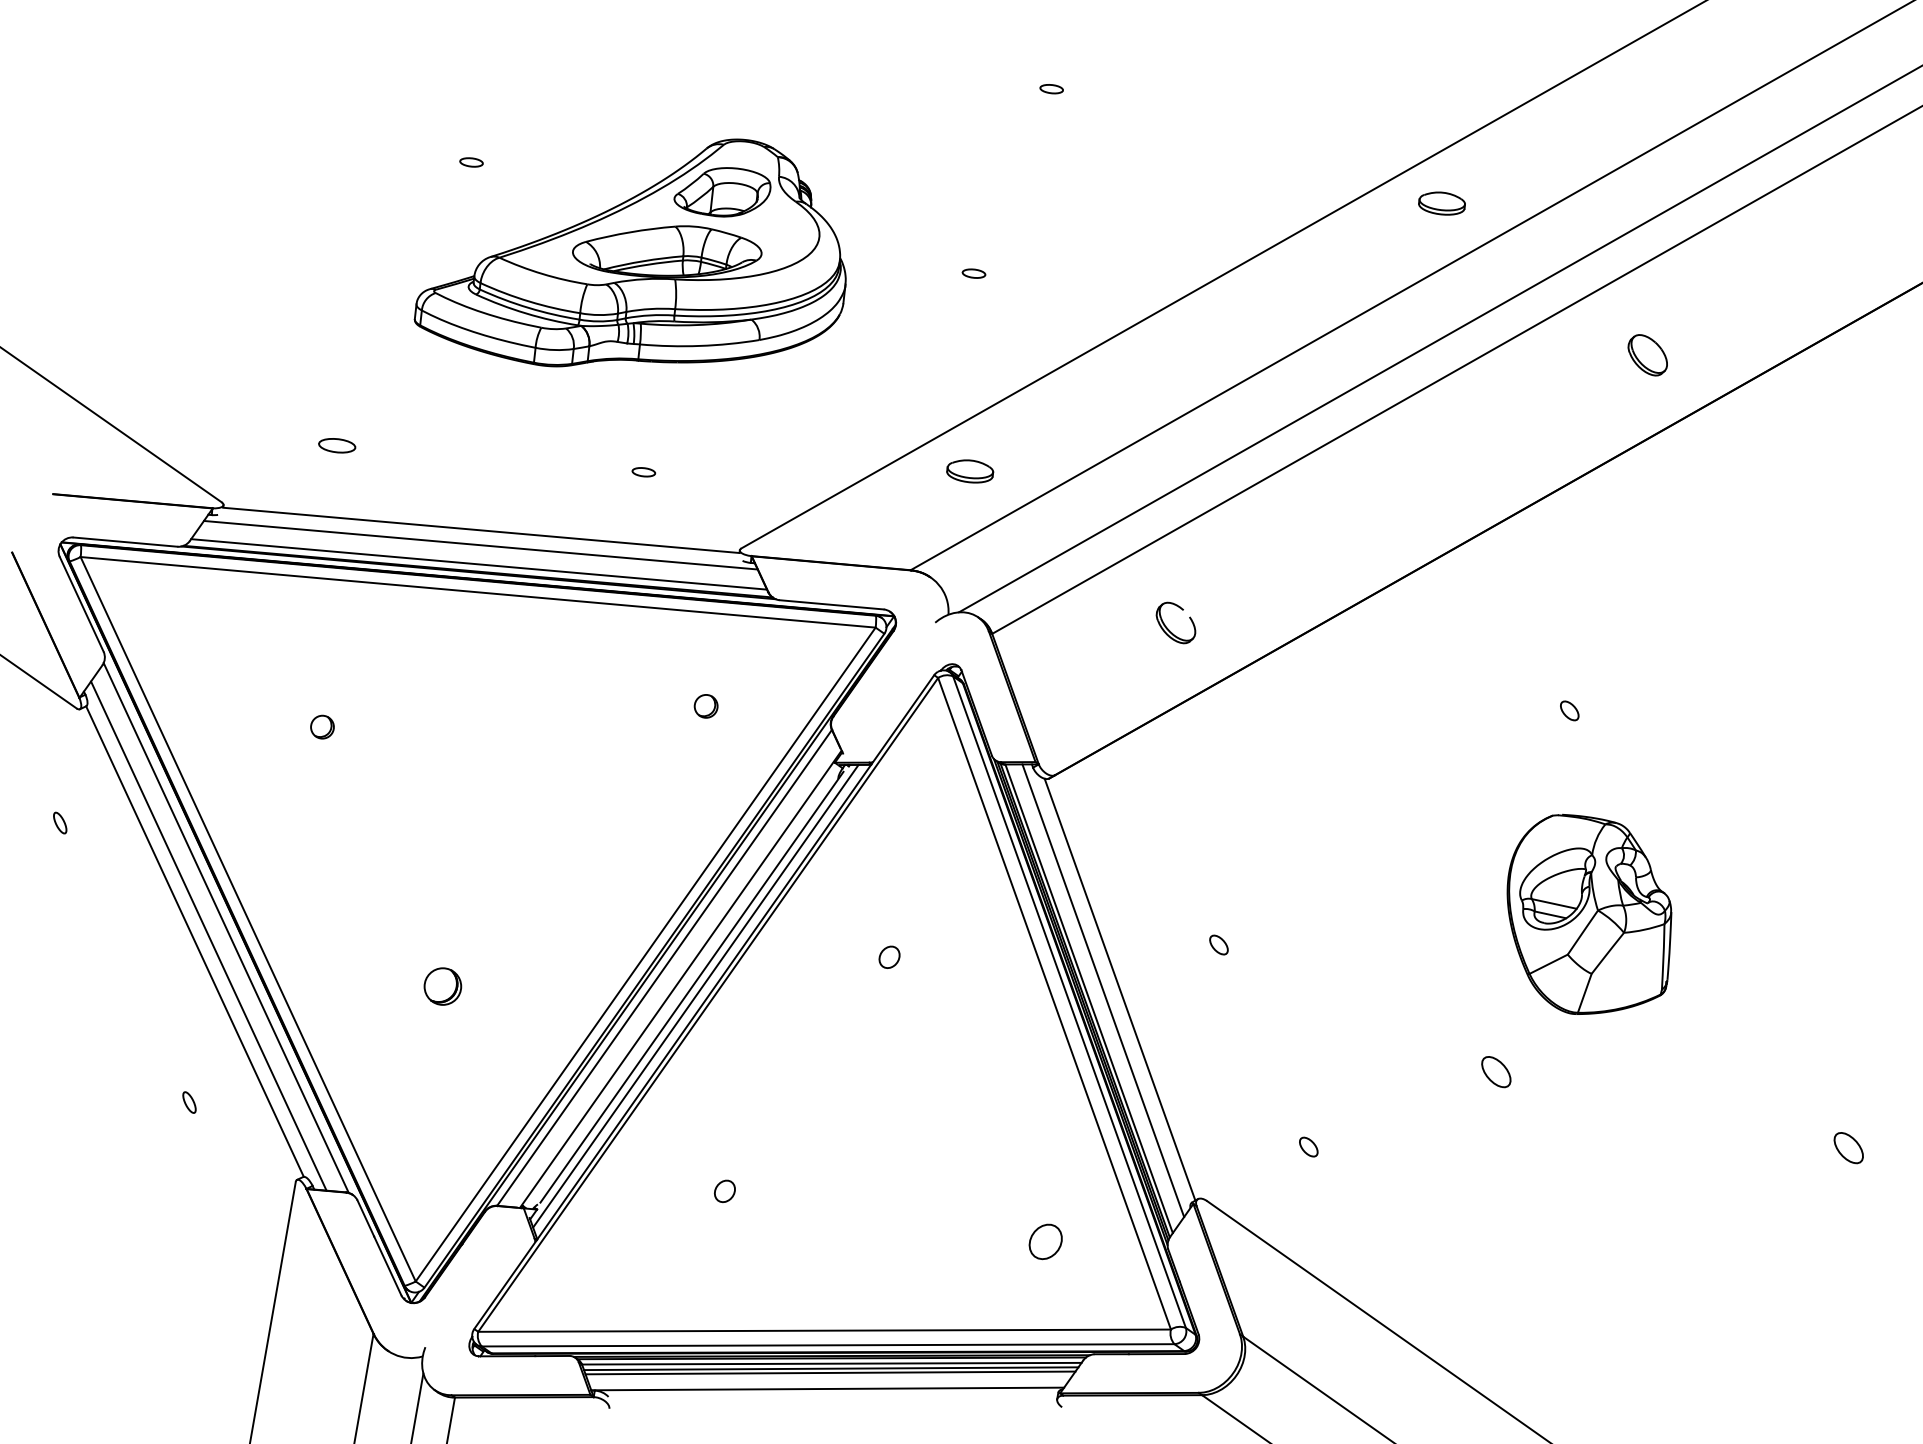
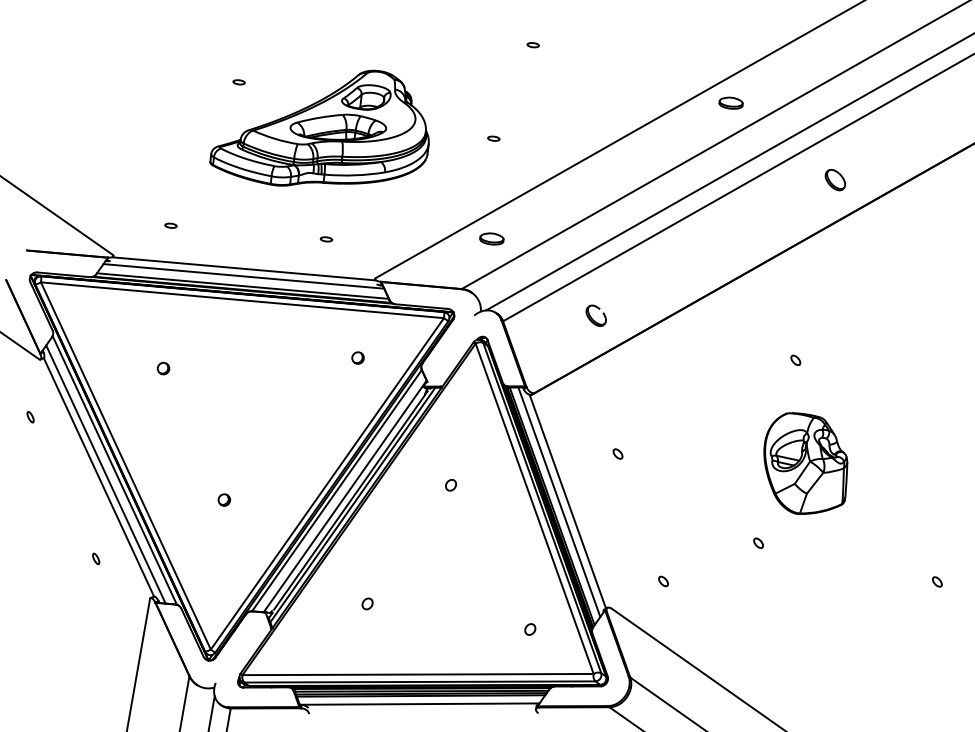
part: (336, 444) -> (170, 225), size x0.62
part: (1217, 943) -> (617, 453), moved
circle: (440, 985) -> (223, 499), size x0.62
part: (1496, 1070) -> (758, 542), size x0.62
part: (1849, 1147) -> (937, 581), size x0.62
part: (1046, 1241) -> (530, 629), size x0.62

